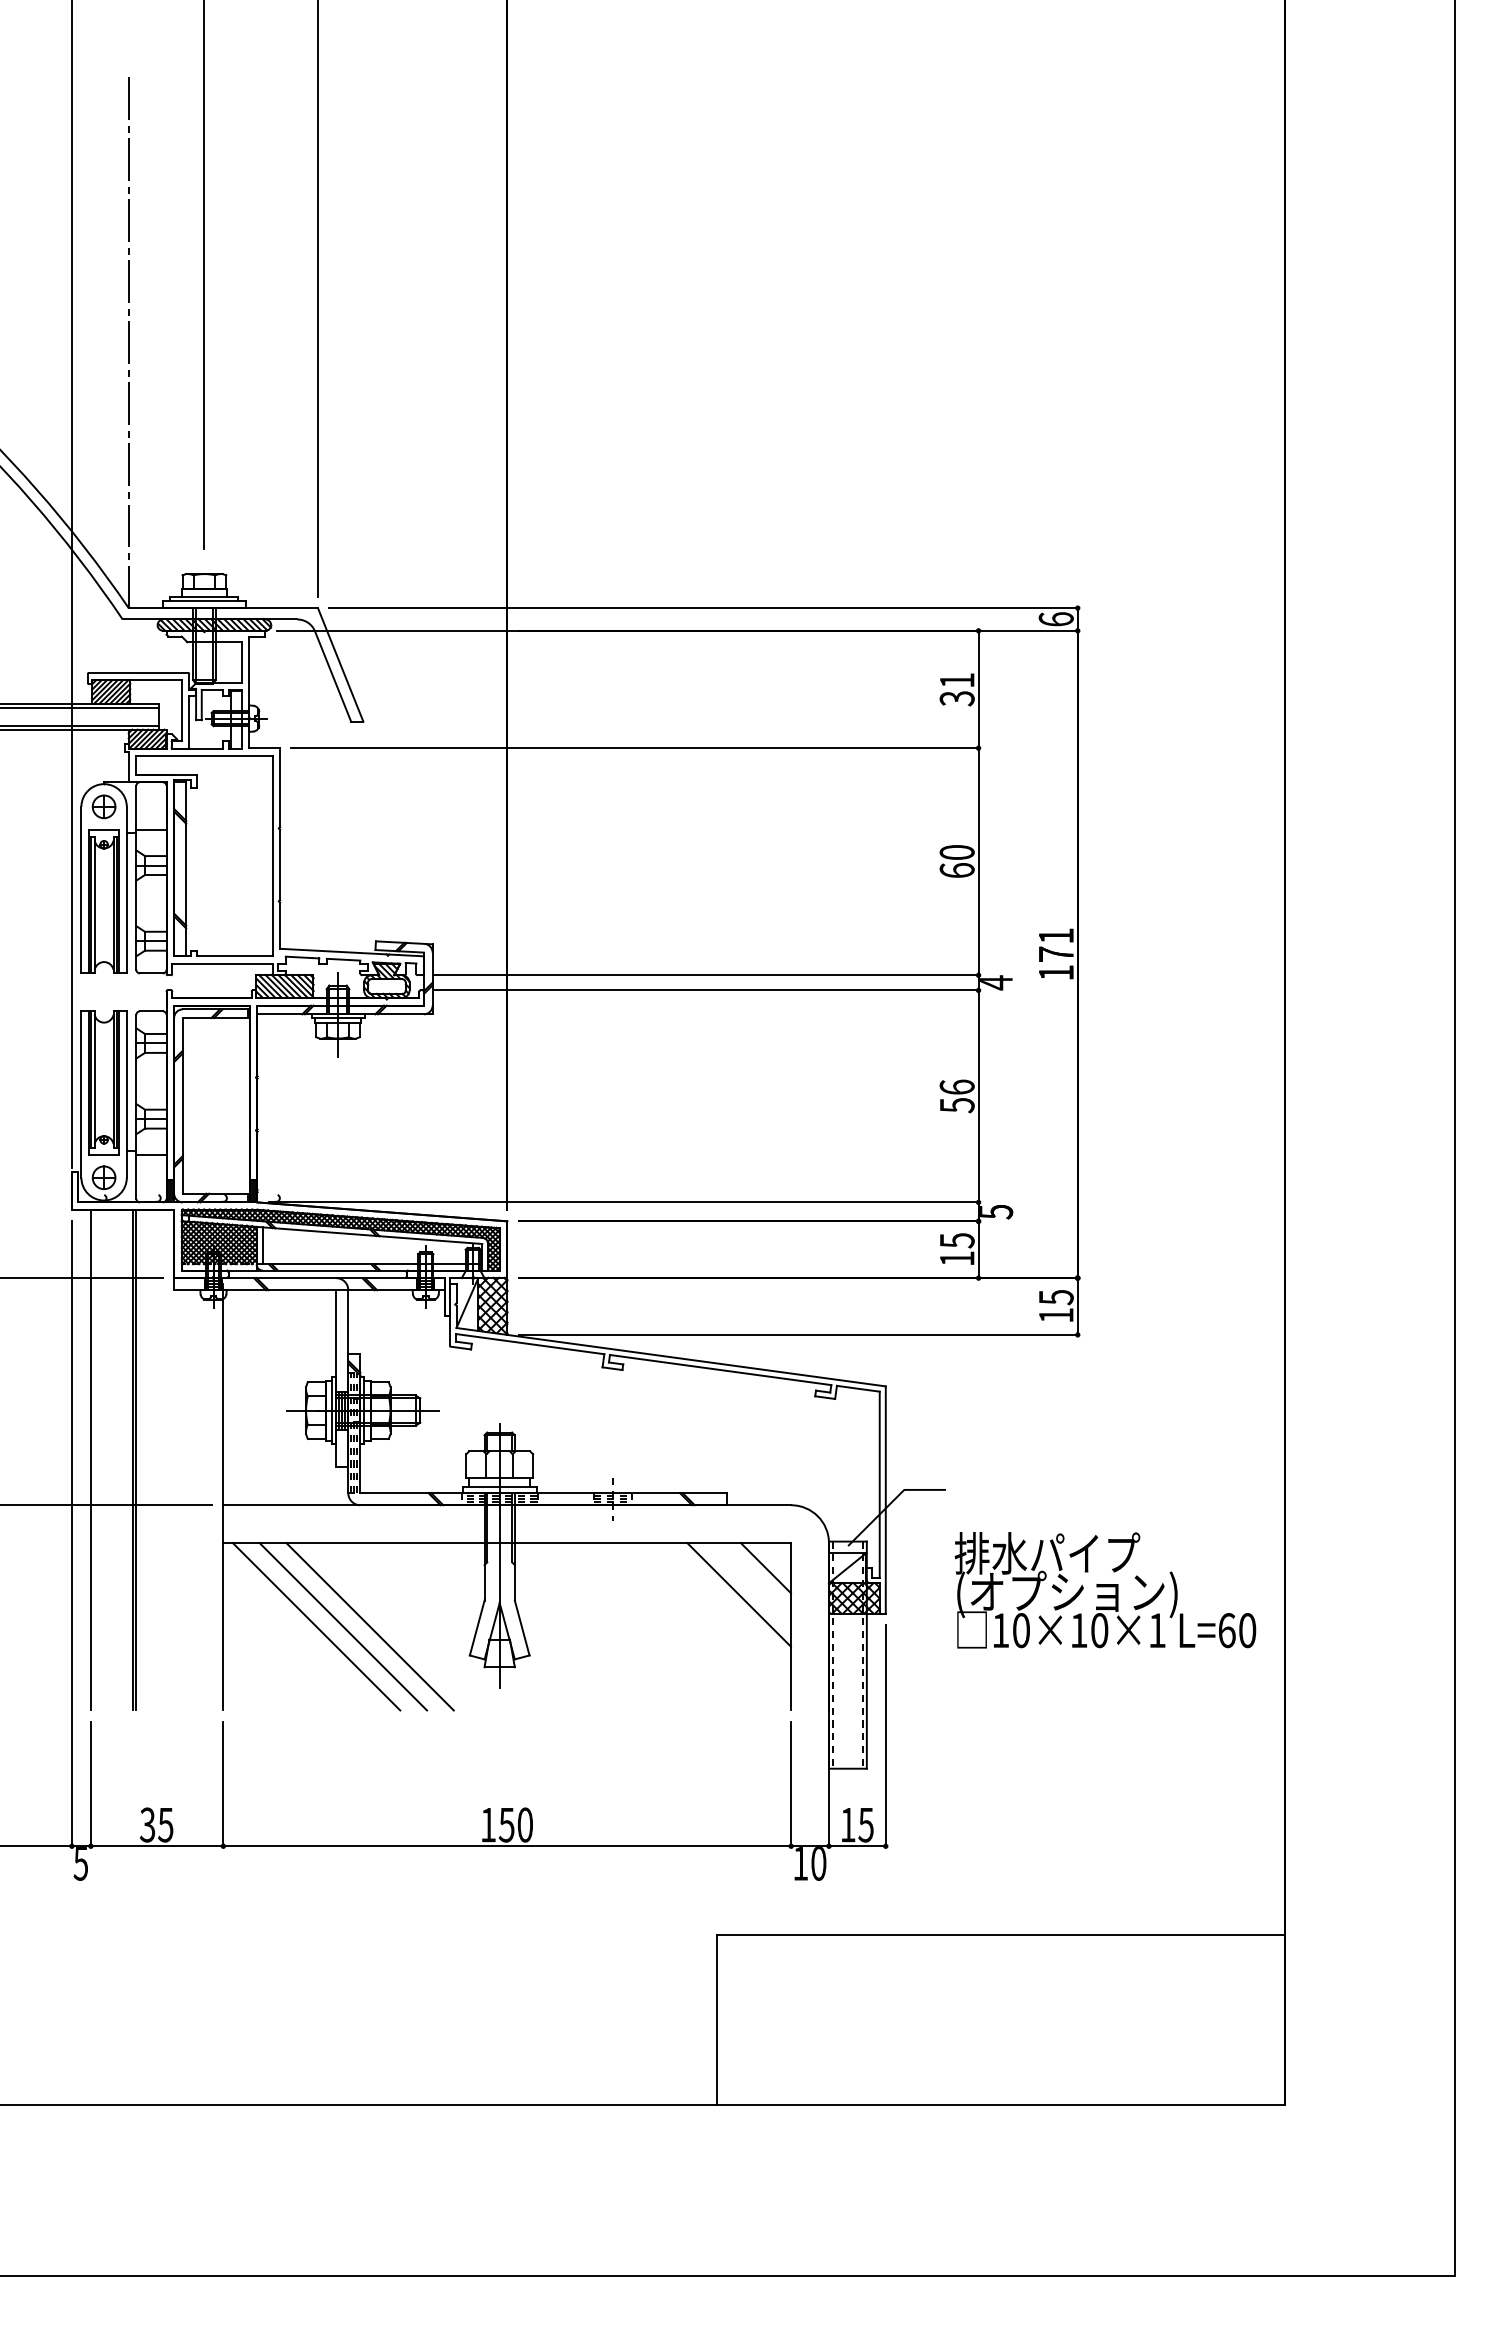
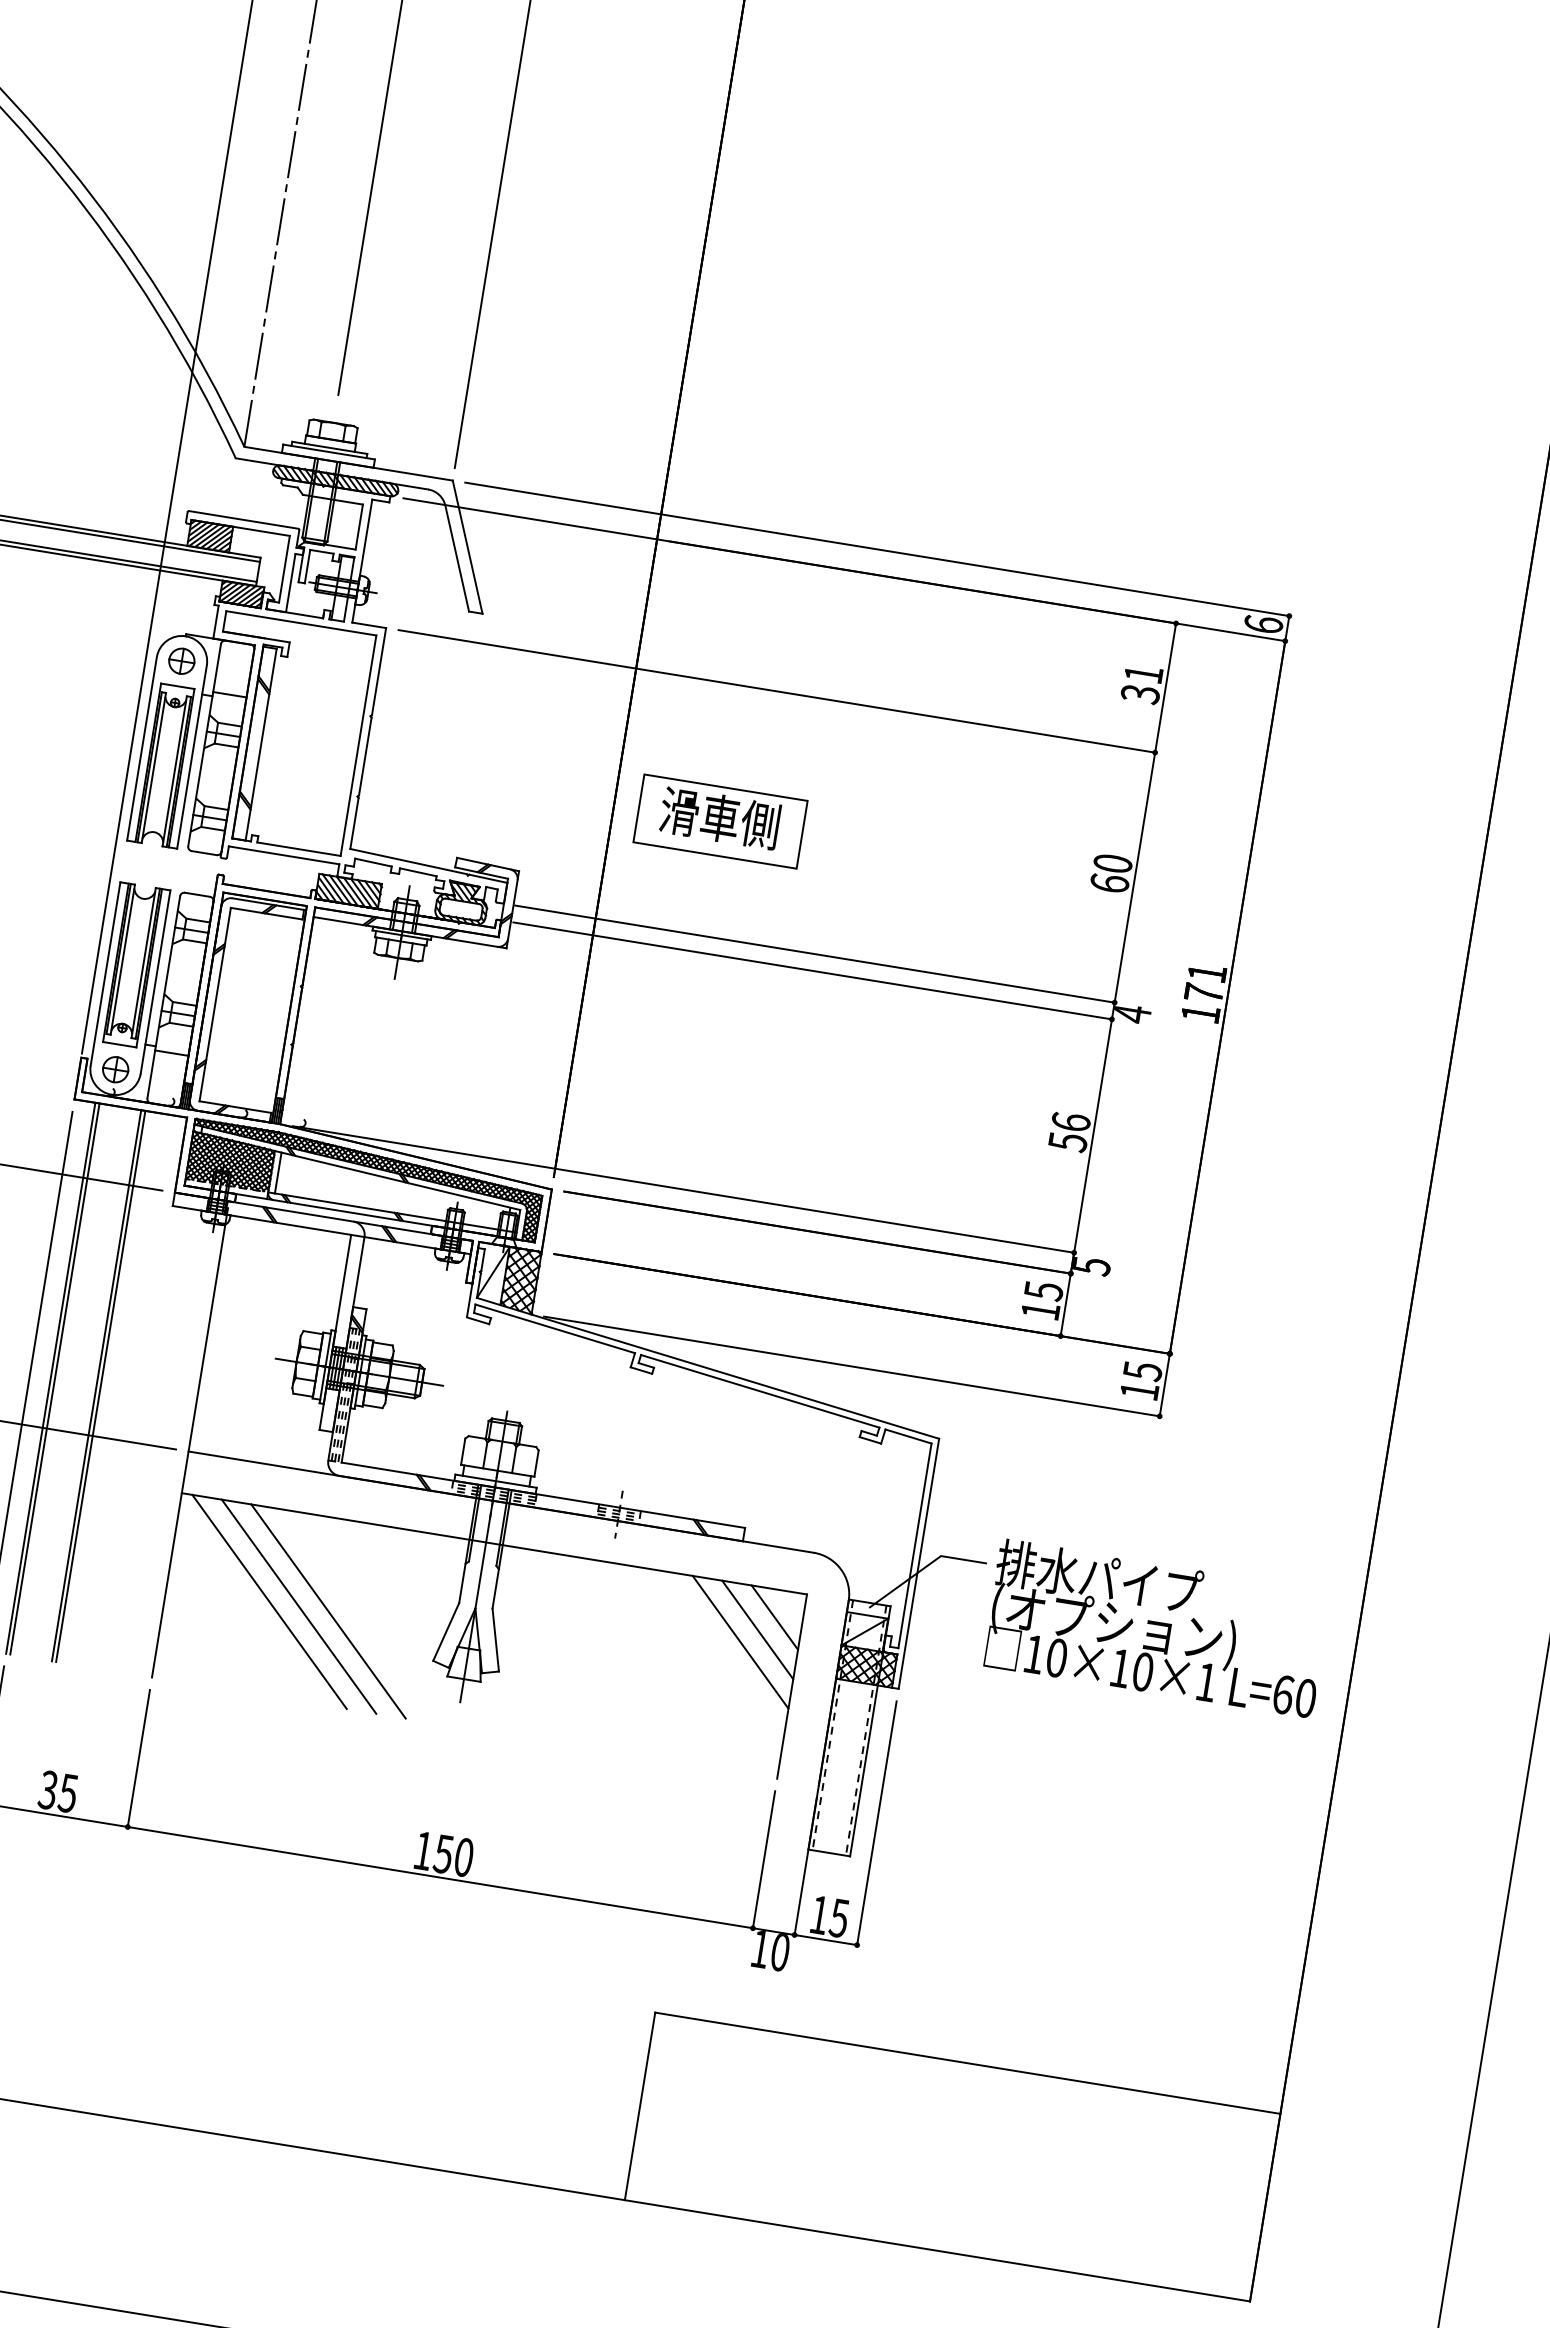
part: (603, 871) -> (720, 821), added
line: (94, 1459) -> (54, 1378), added
line: (752, 1581) -> (757, 1629), added
text: (1105, 1590) -> (1156, 1628), moved

